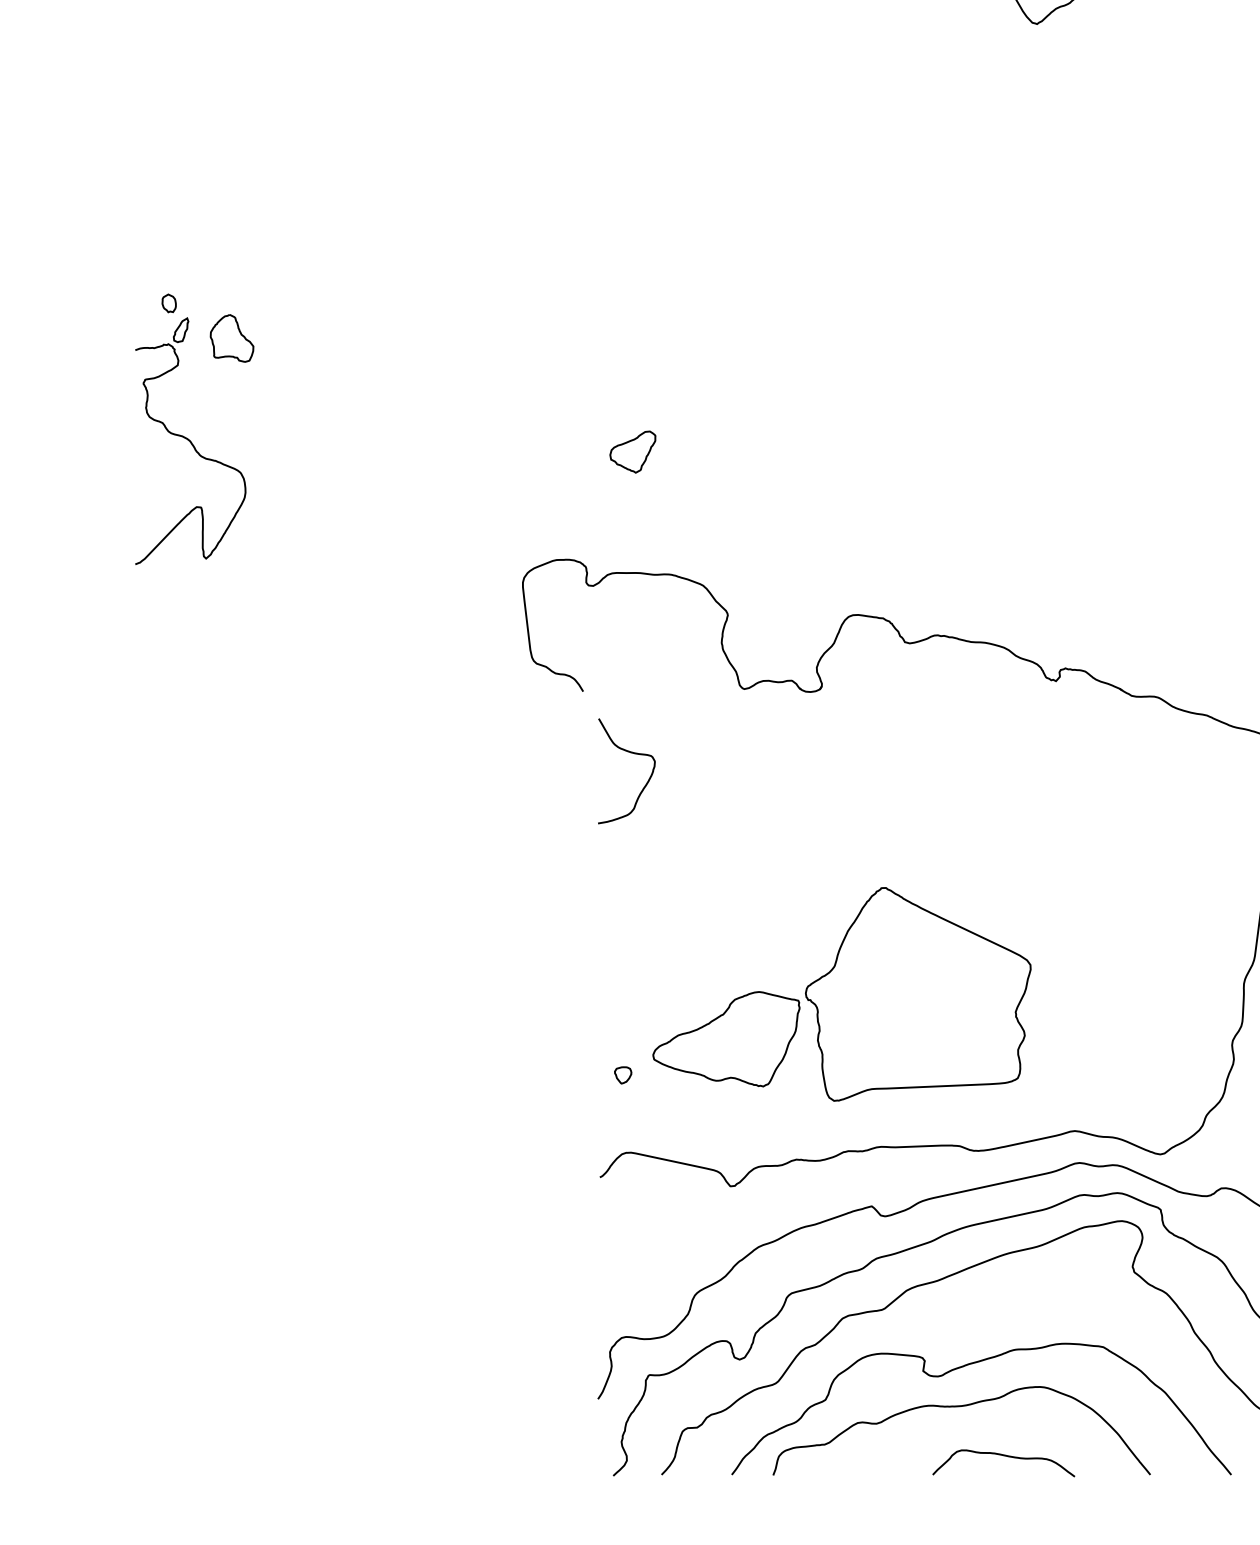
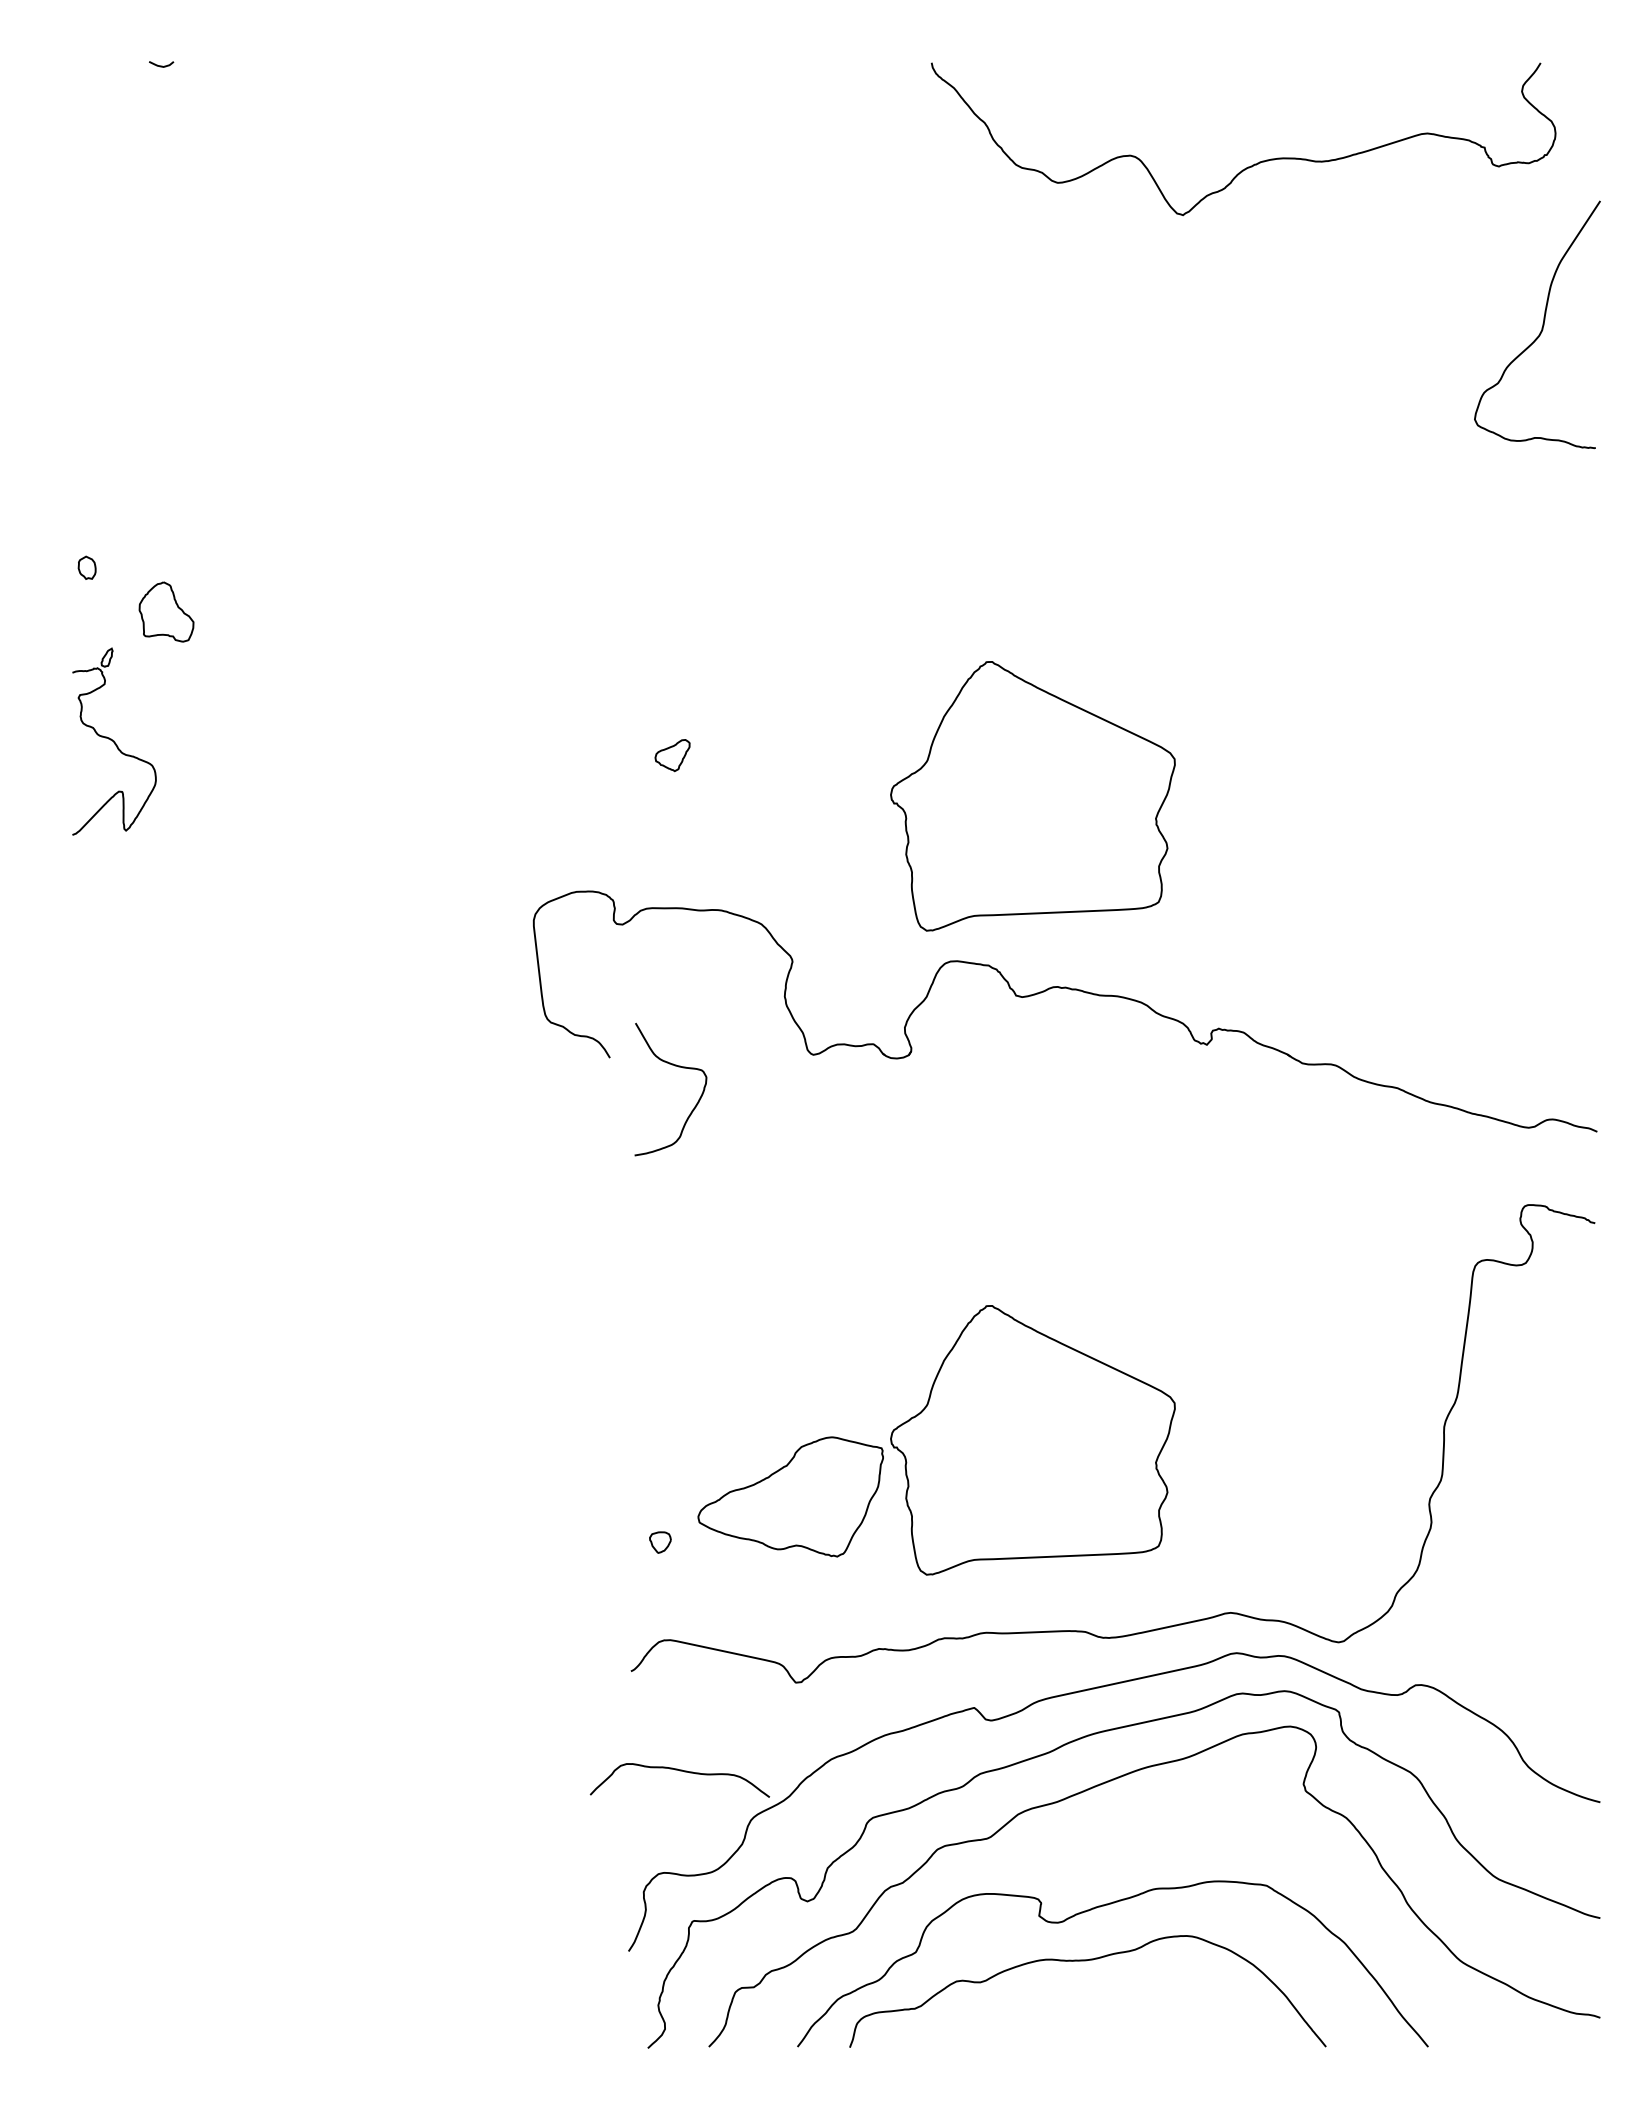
part: (190, 440) -> (114, 741), size x0.6
part: (632, 452) -> (672, 755), size x0.6
part: (917, 484) -> (1032, 796), added
curve: (632, 753) -> (678, 1067), moved
curve: (1003, 1456) -> (679, 1771), moved

